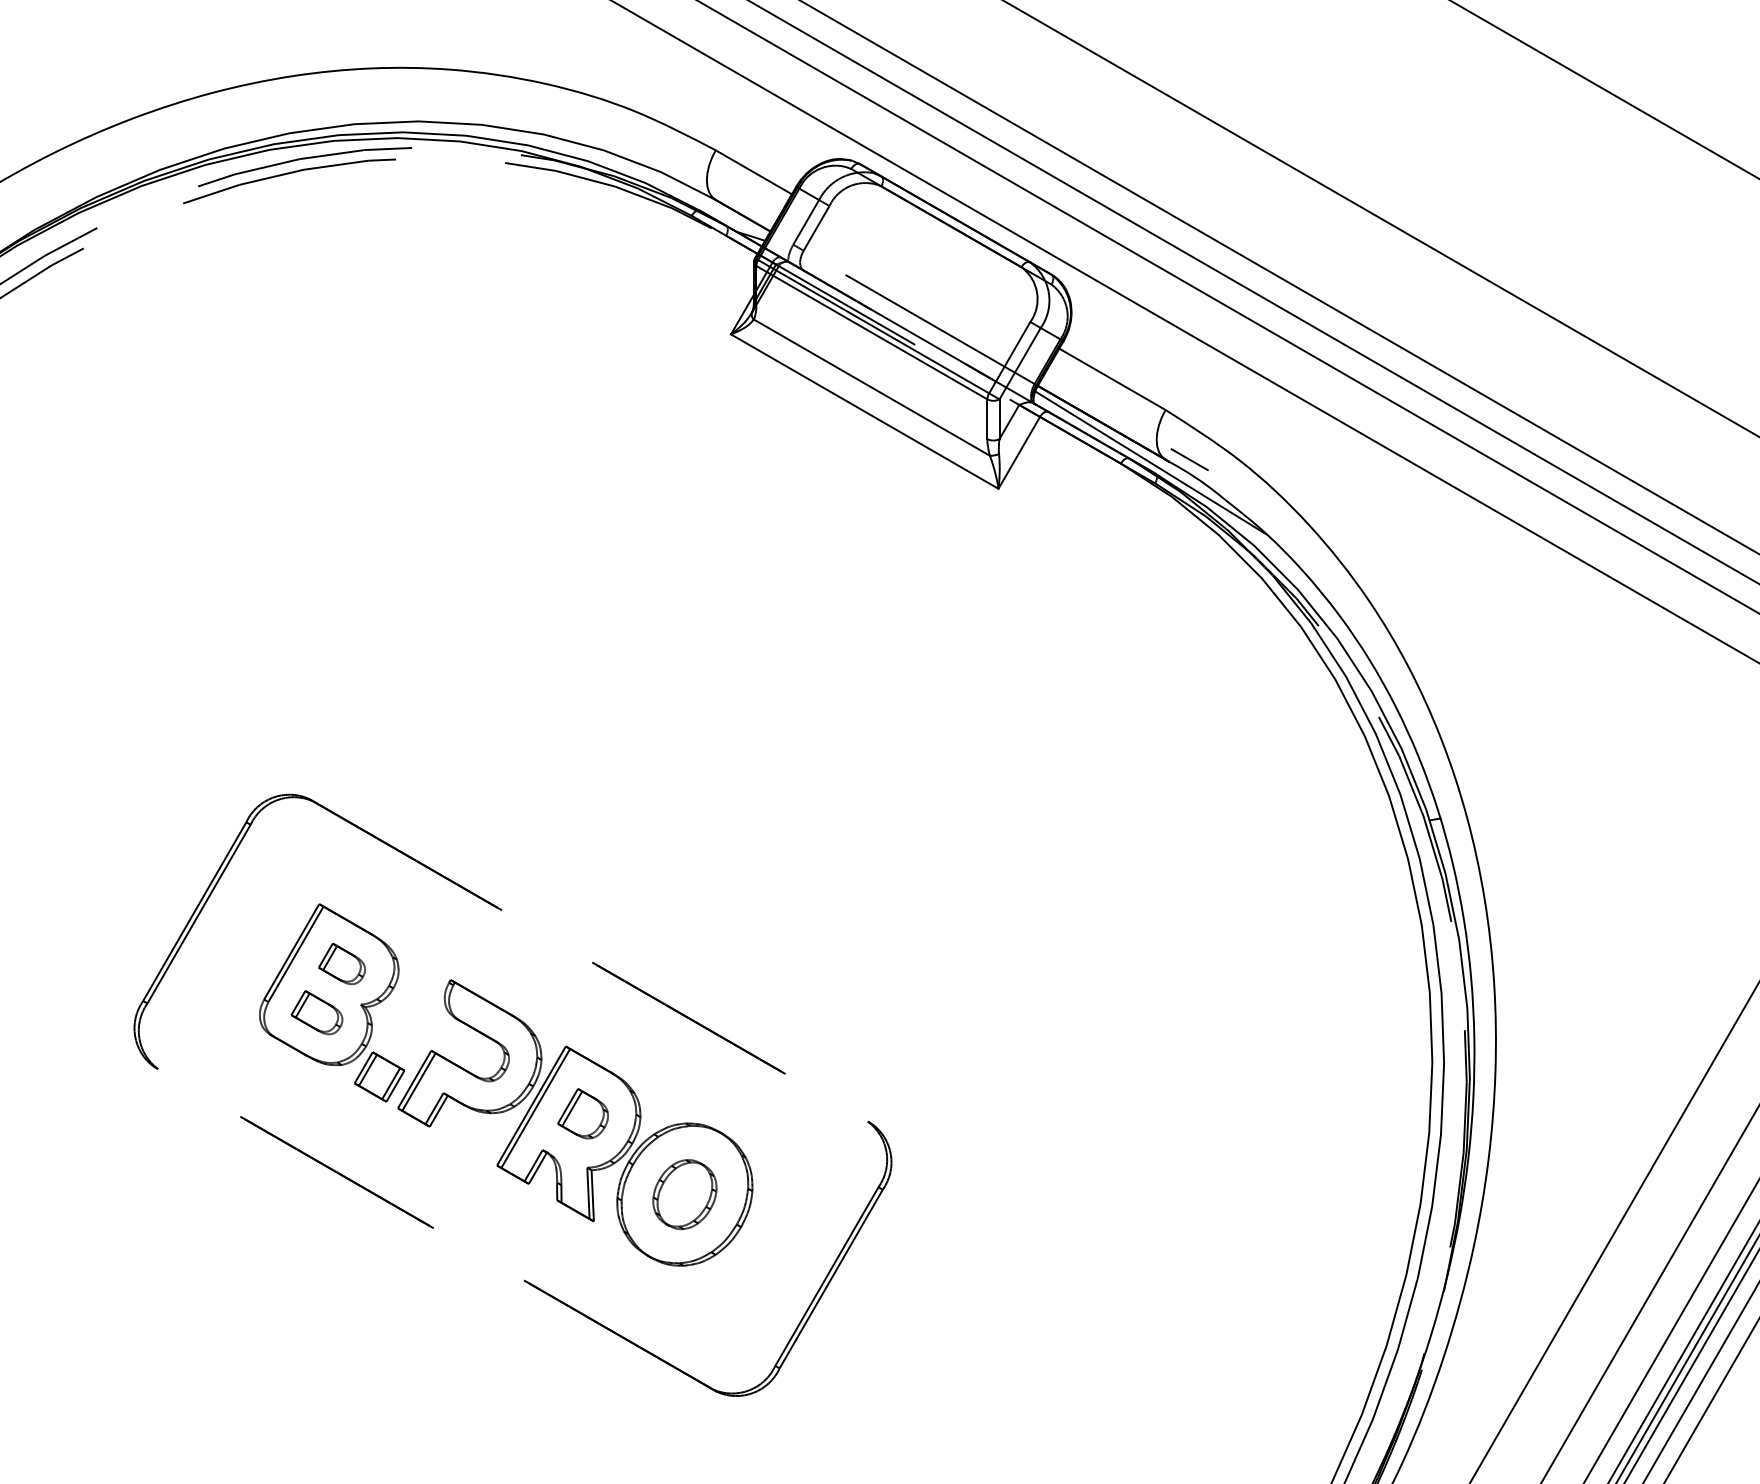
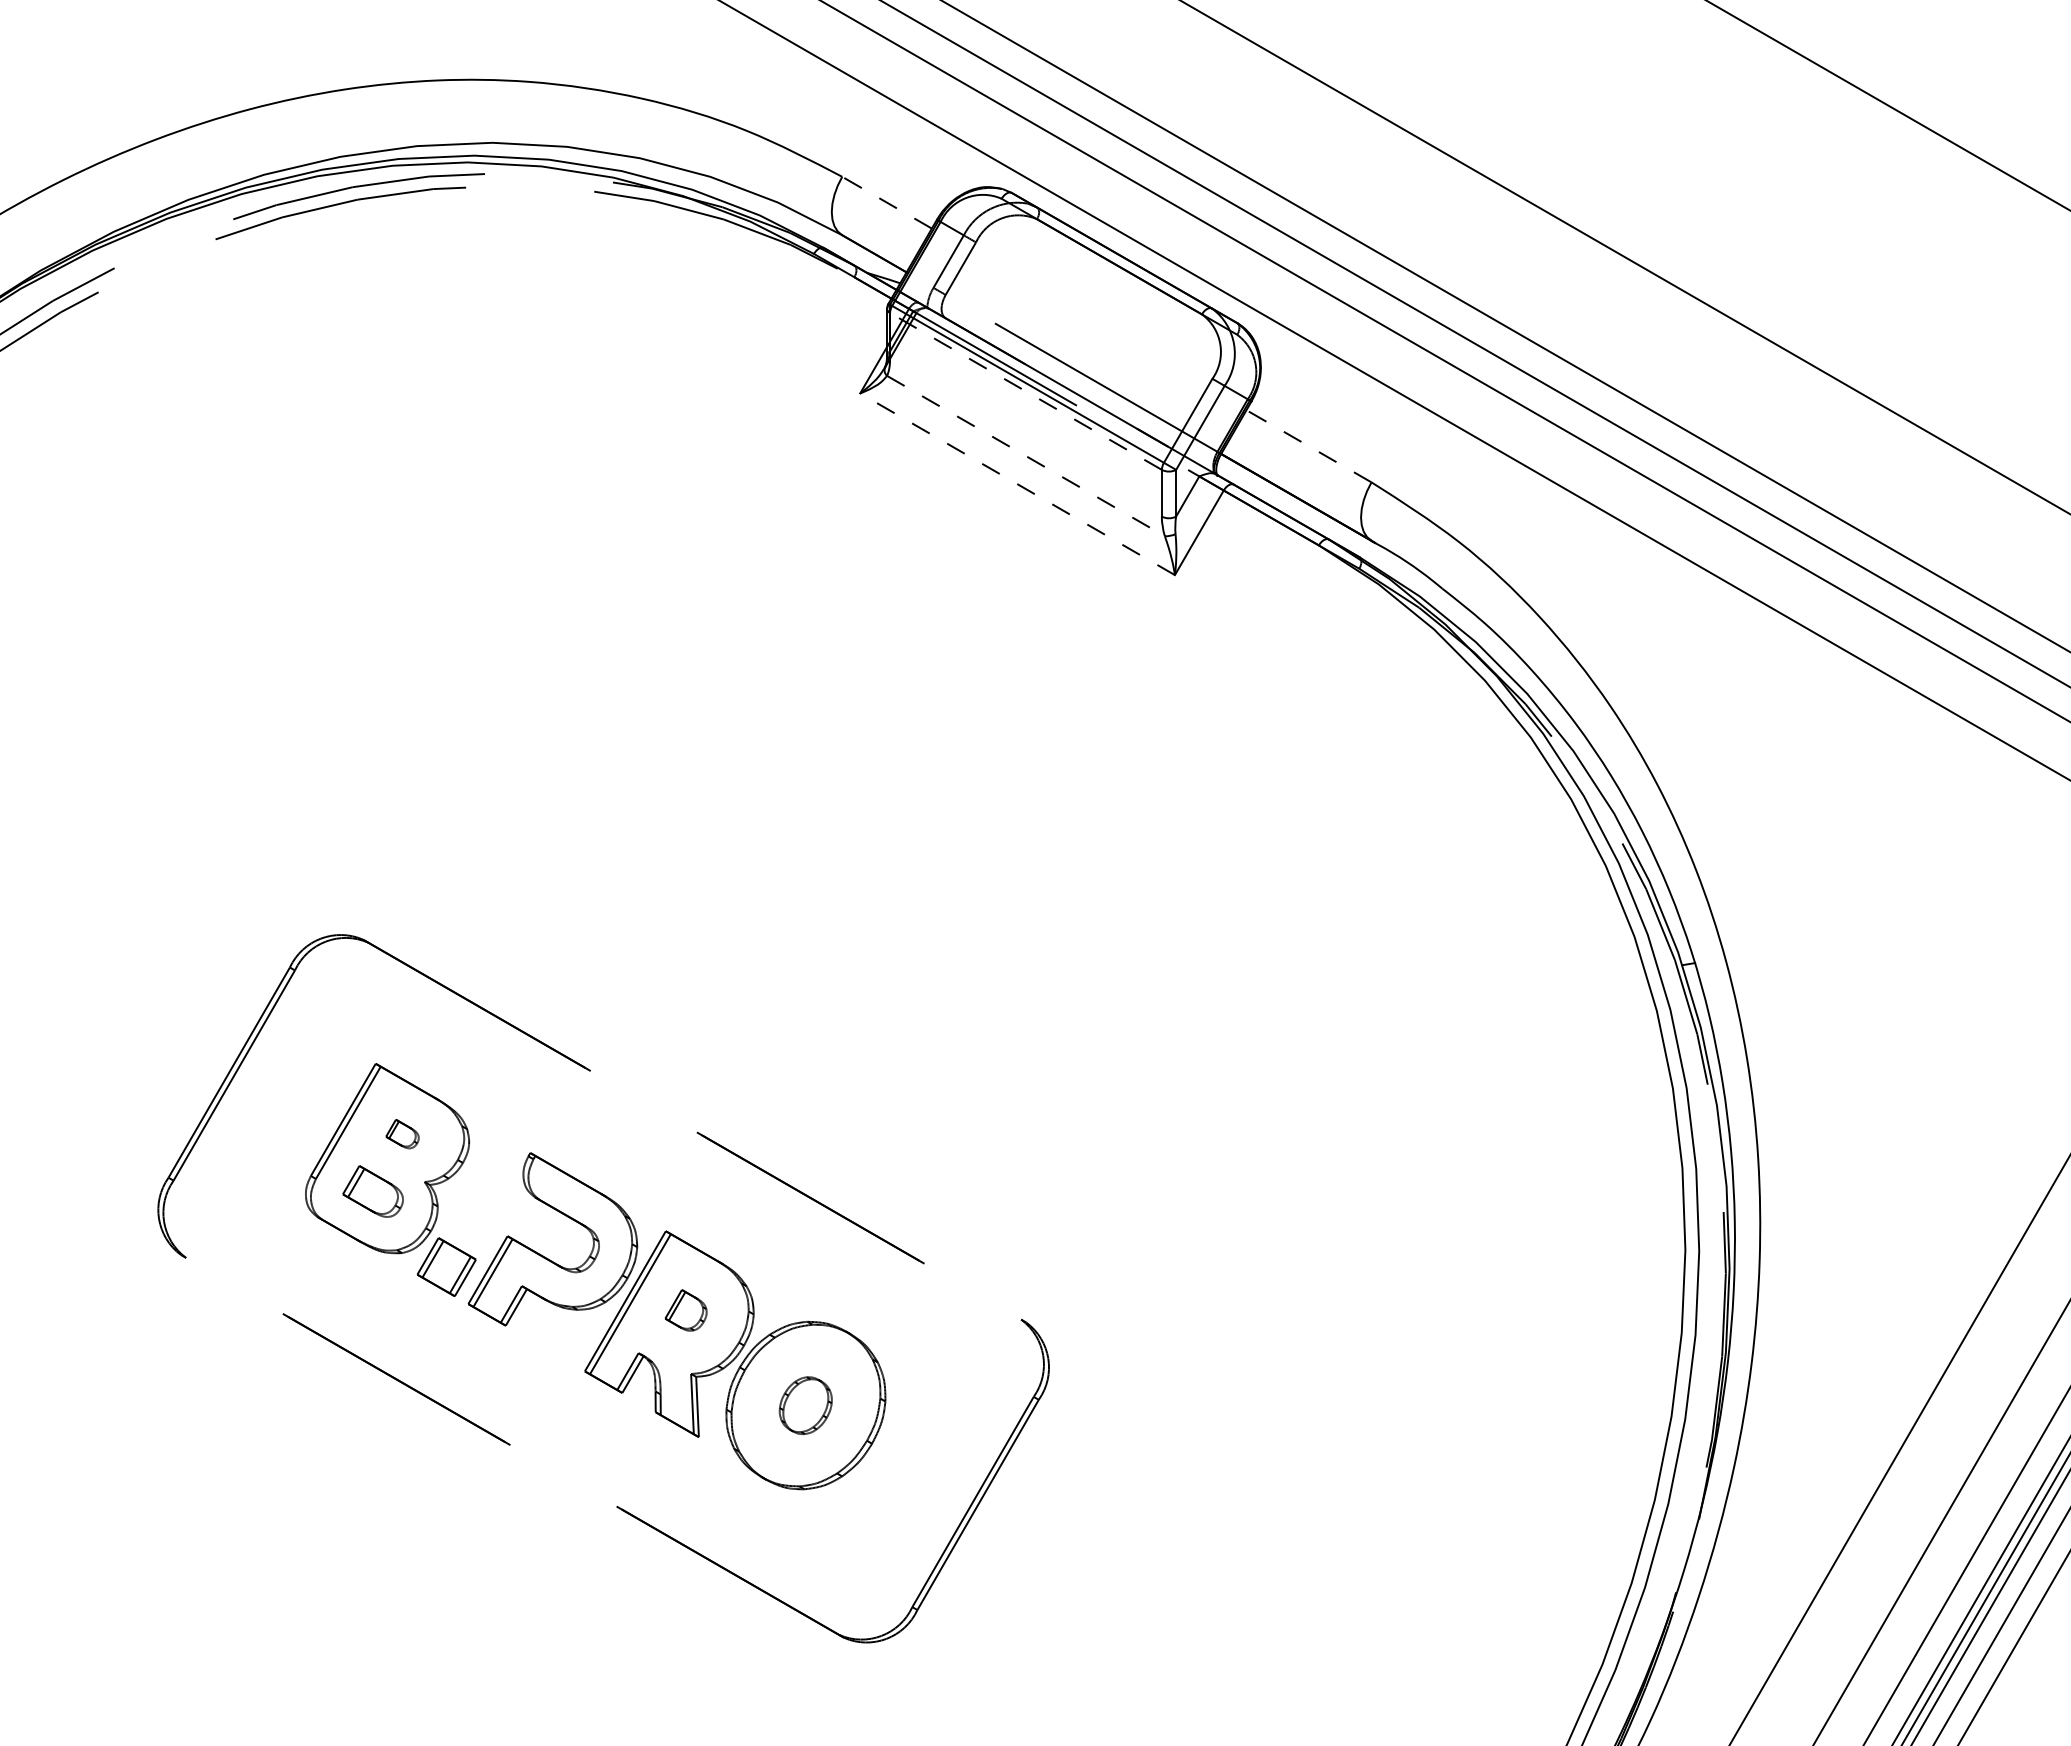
line: (754, 172) -> (887, 202), solid -> dashed
line: (871, 332) -> (1025, 391), solid -> dashed
line: (1112, 379) -> (1308, 446), solid -> dashed
line: (872, 388) -> (1026, 456), solid -> dashed
line: (864, 411) -> (1017, 484), solid -> dashed
line: (1189, 459) -> (1399, 540), removed
line: (1150, 462) -> (1353, 544), removed
part: (342, 963) -> (402, 1133), size x0.6
part: (582, 1113) -> (685, 1310), size x0.7
part: (684, 1194) -> (805, 1405), size x0.7

